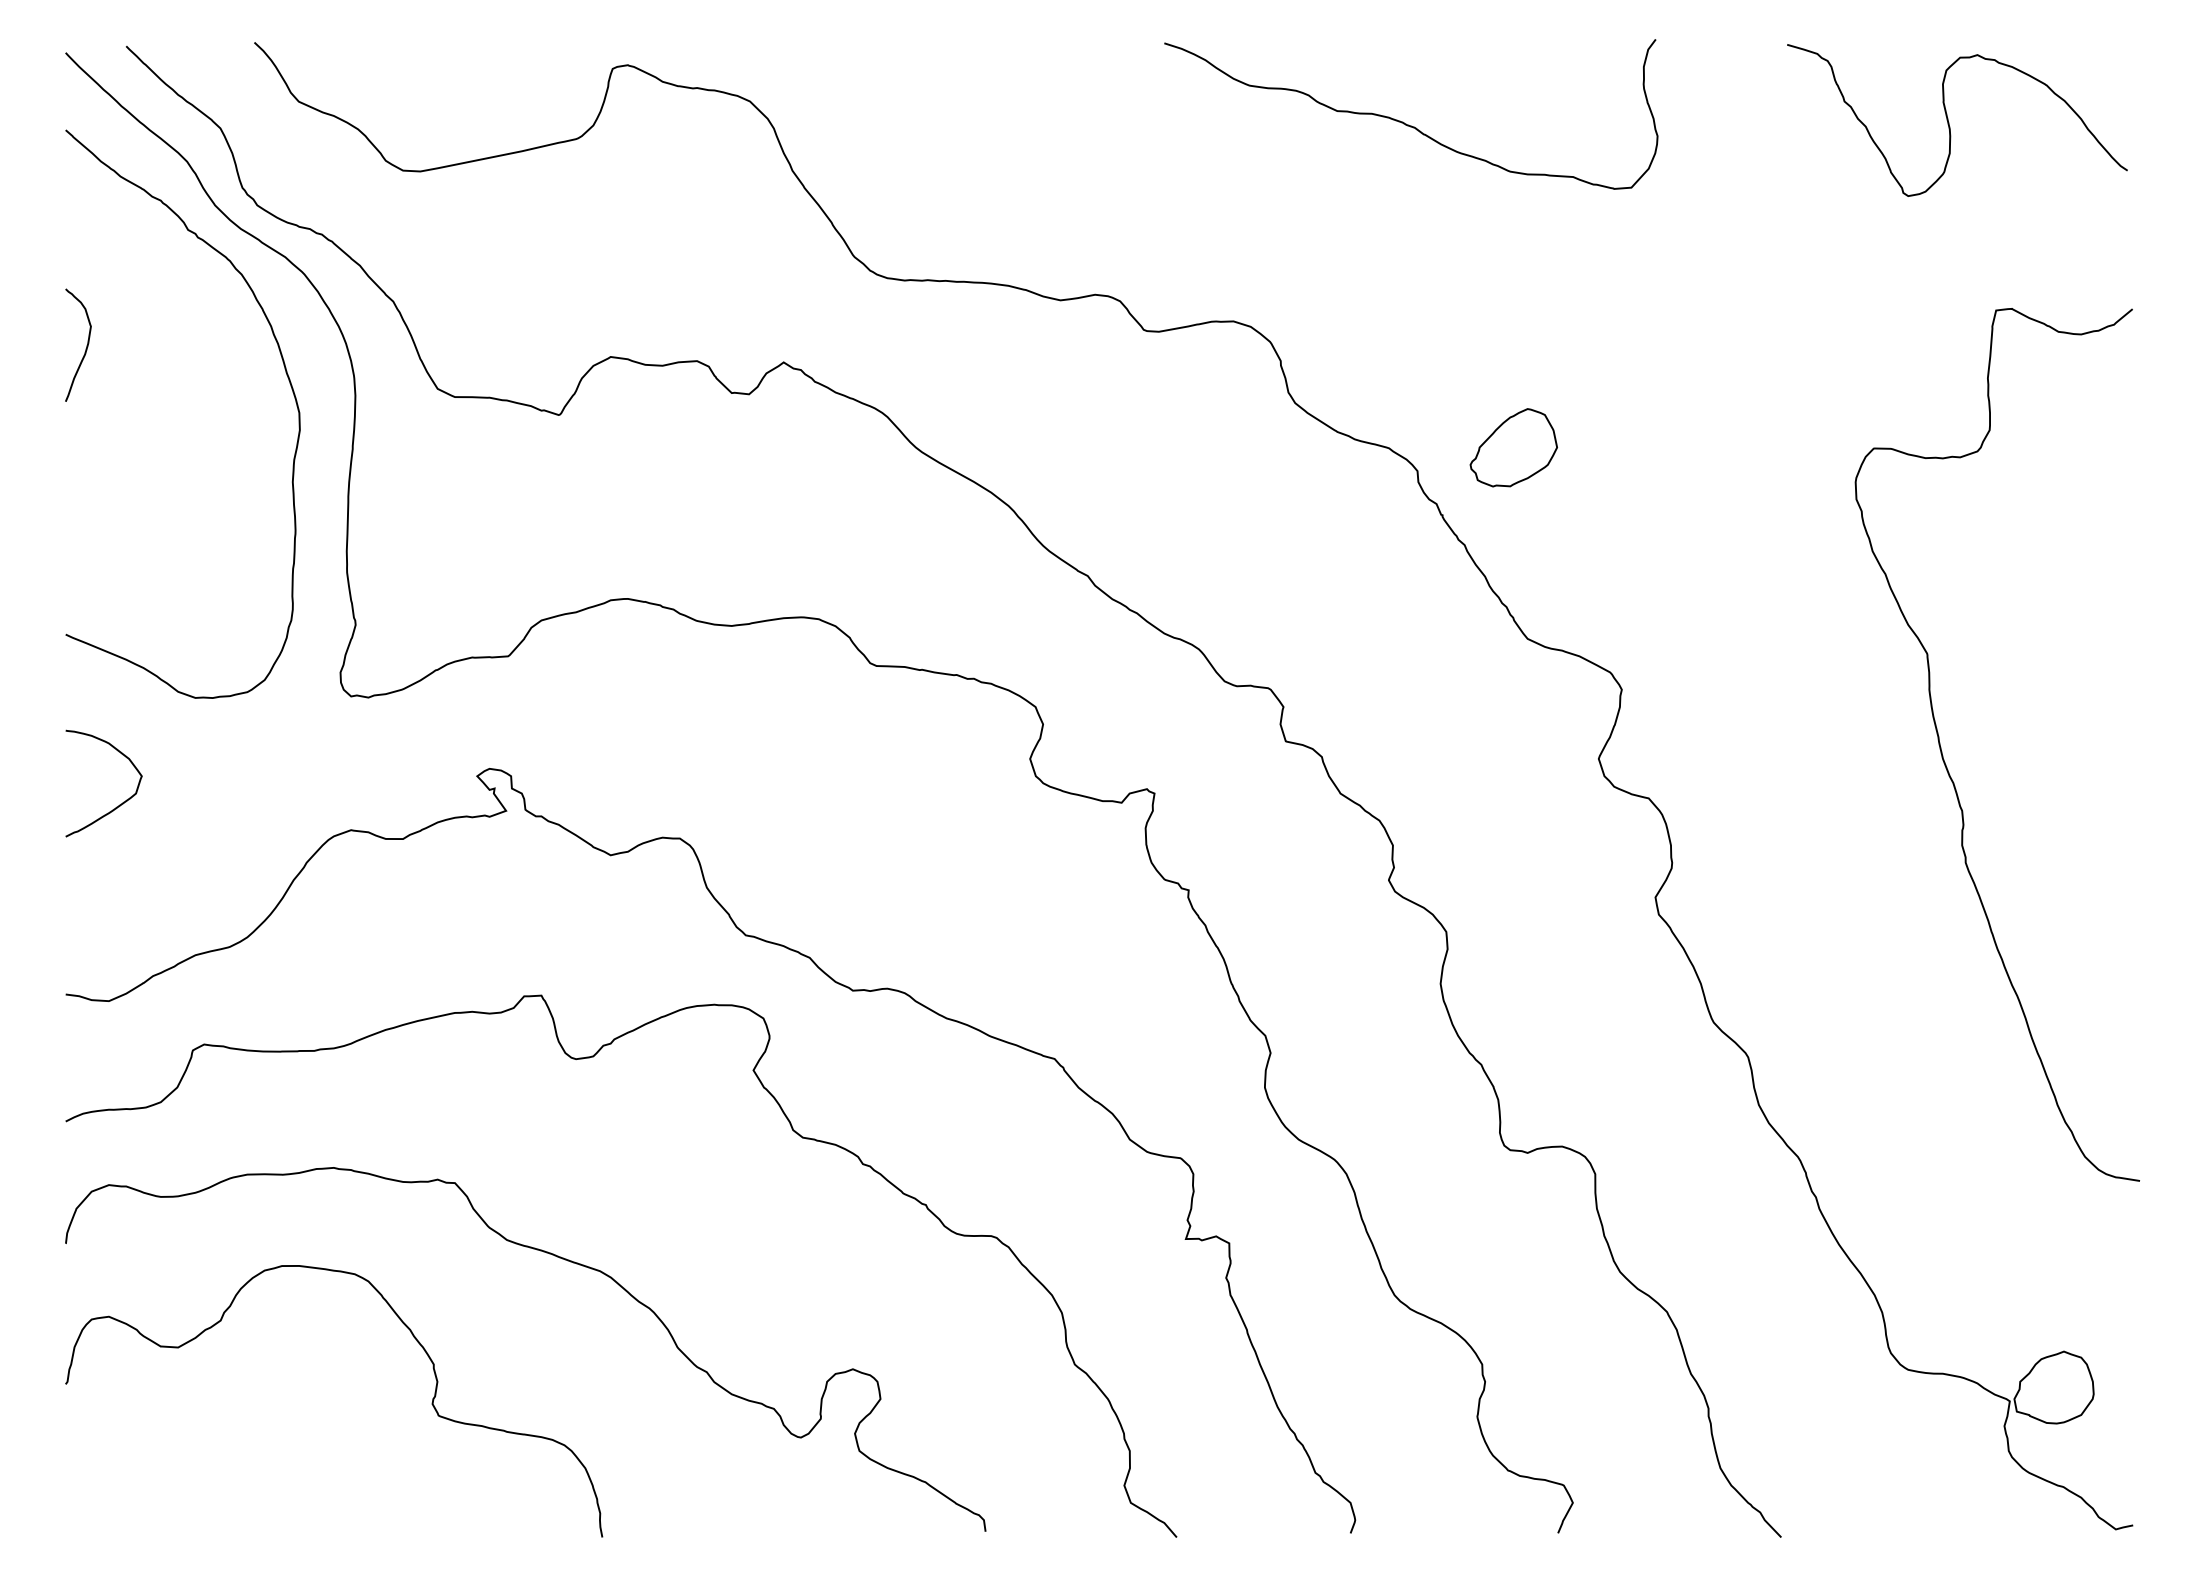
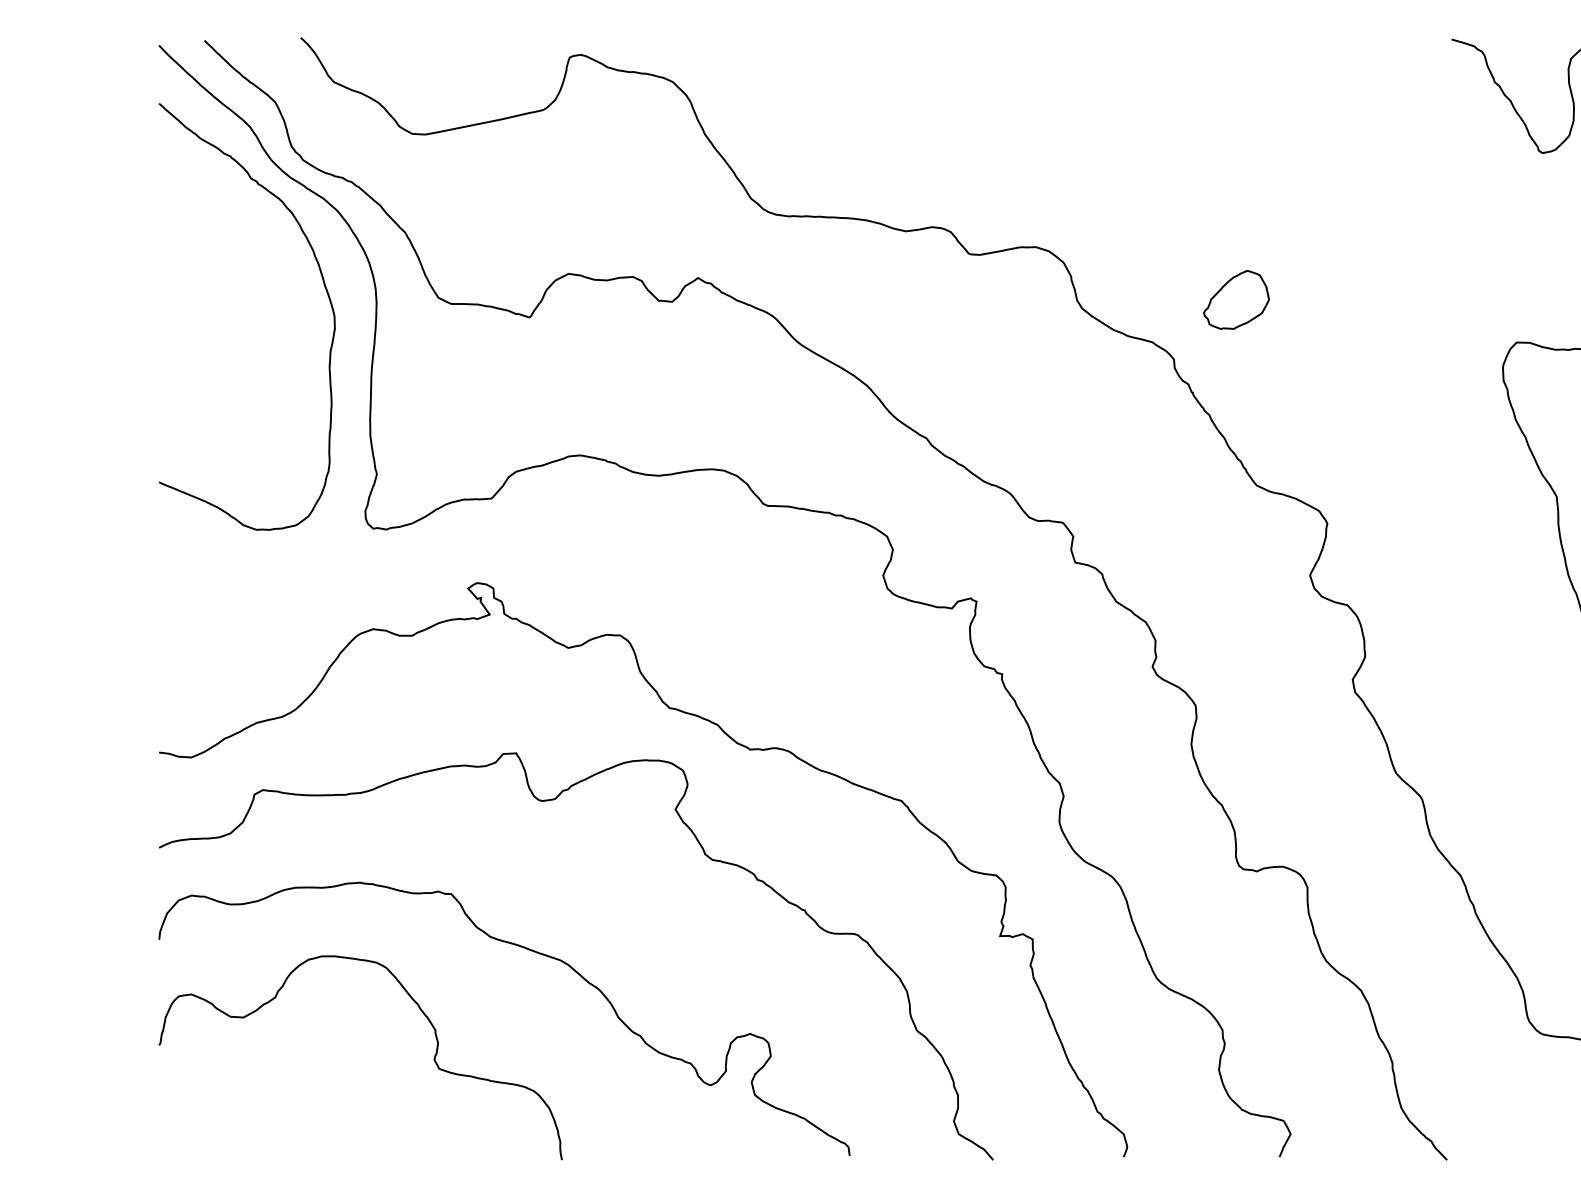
curve: (1406, 123) -> (1165, 98), removed
curve: (86, 345) -> (174, 265), removed
part: (1513, 447) -> (1236, 299), moved
curve: (119, 804) -> (199, 609), removed

